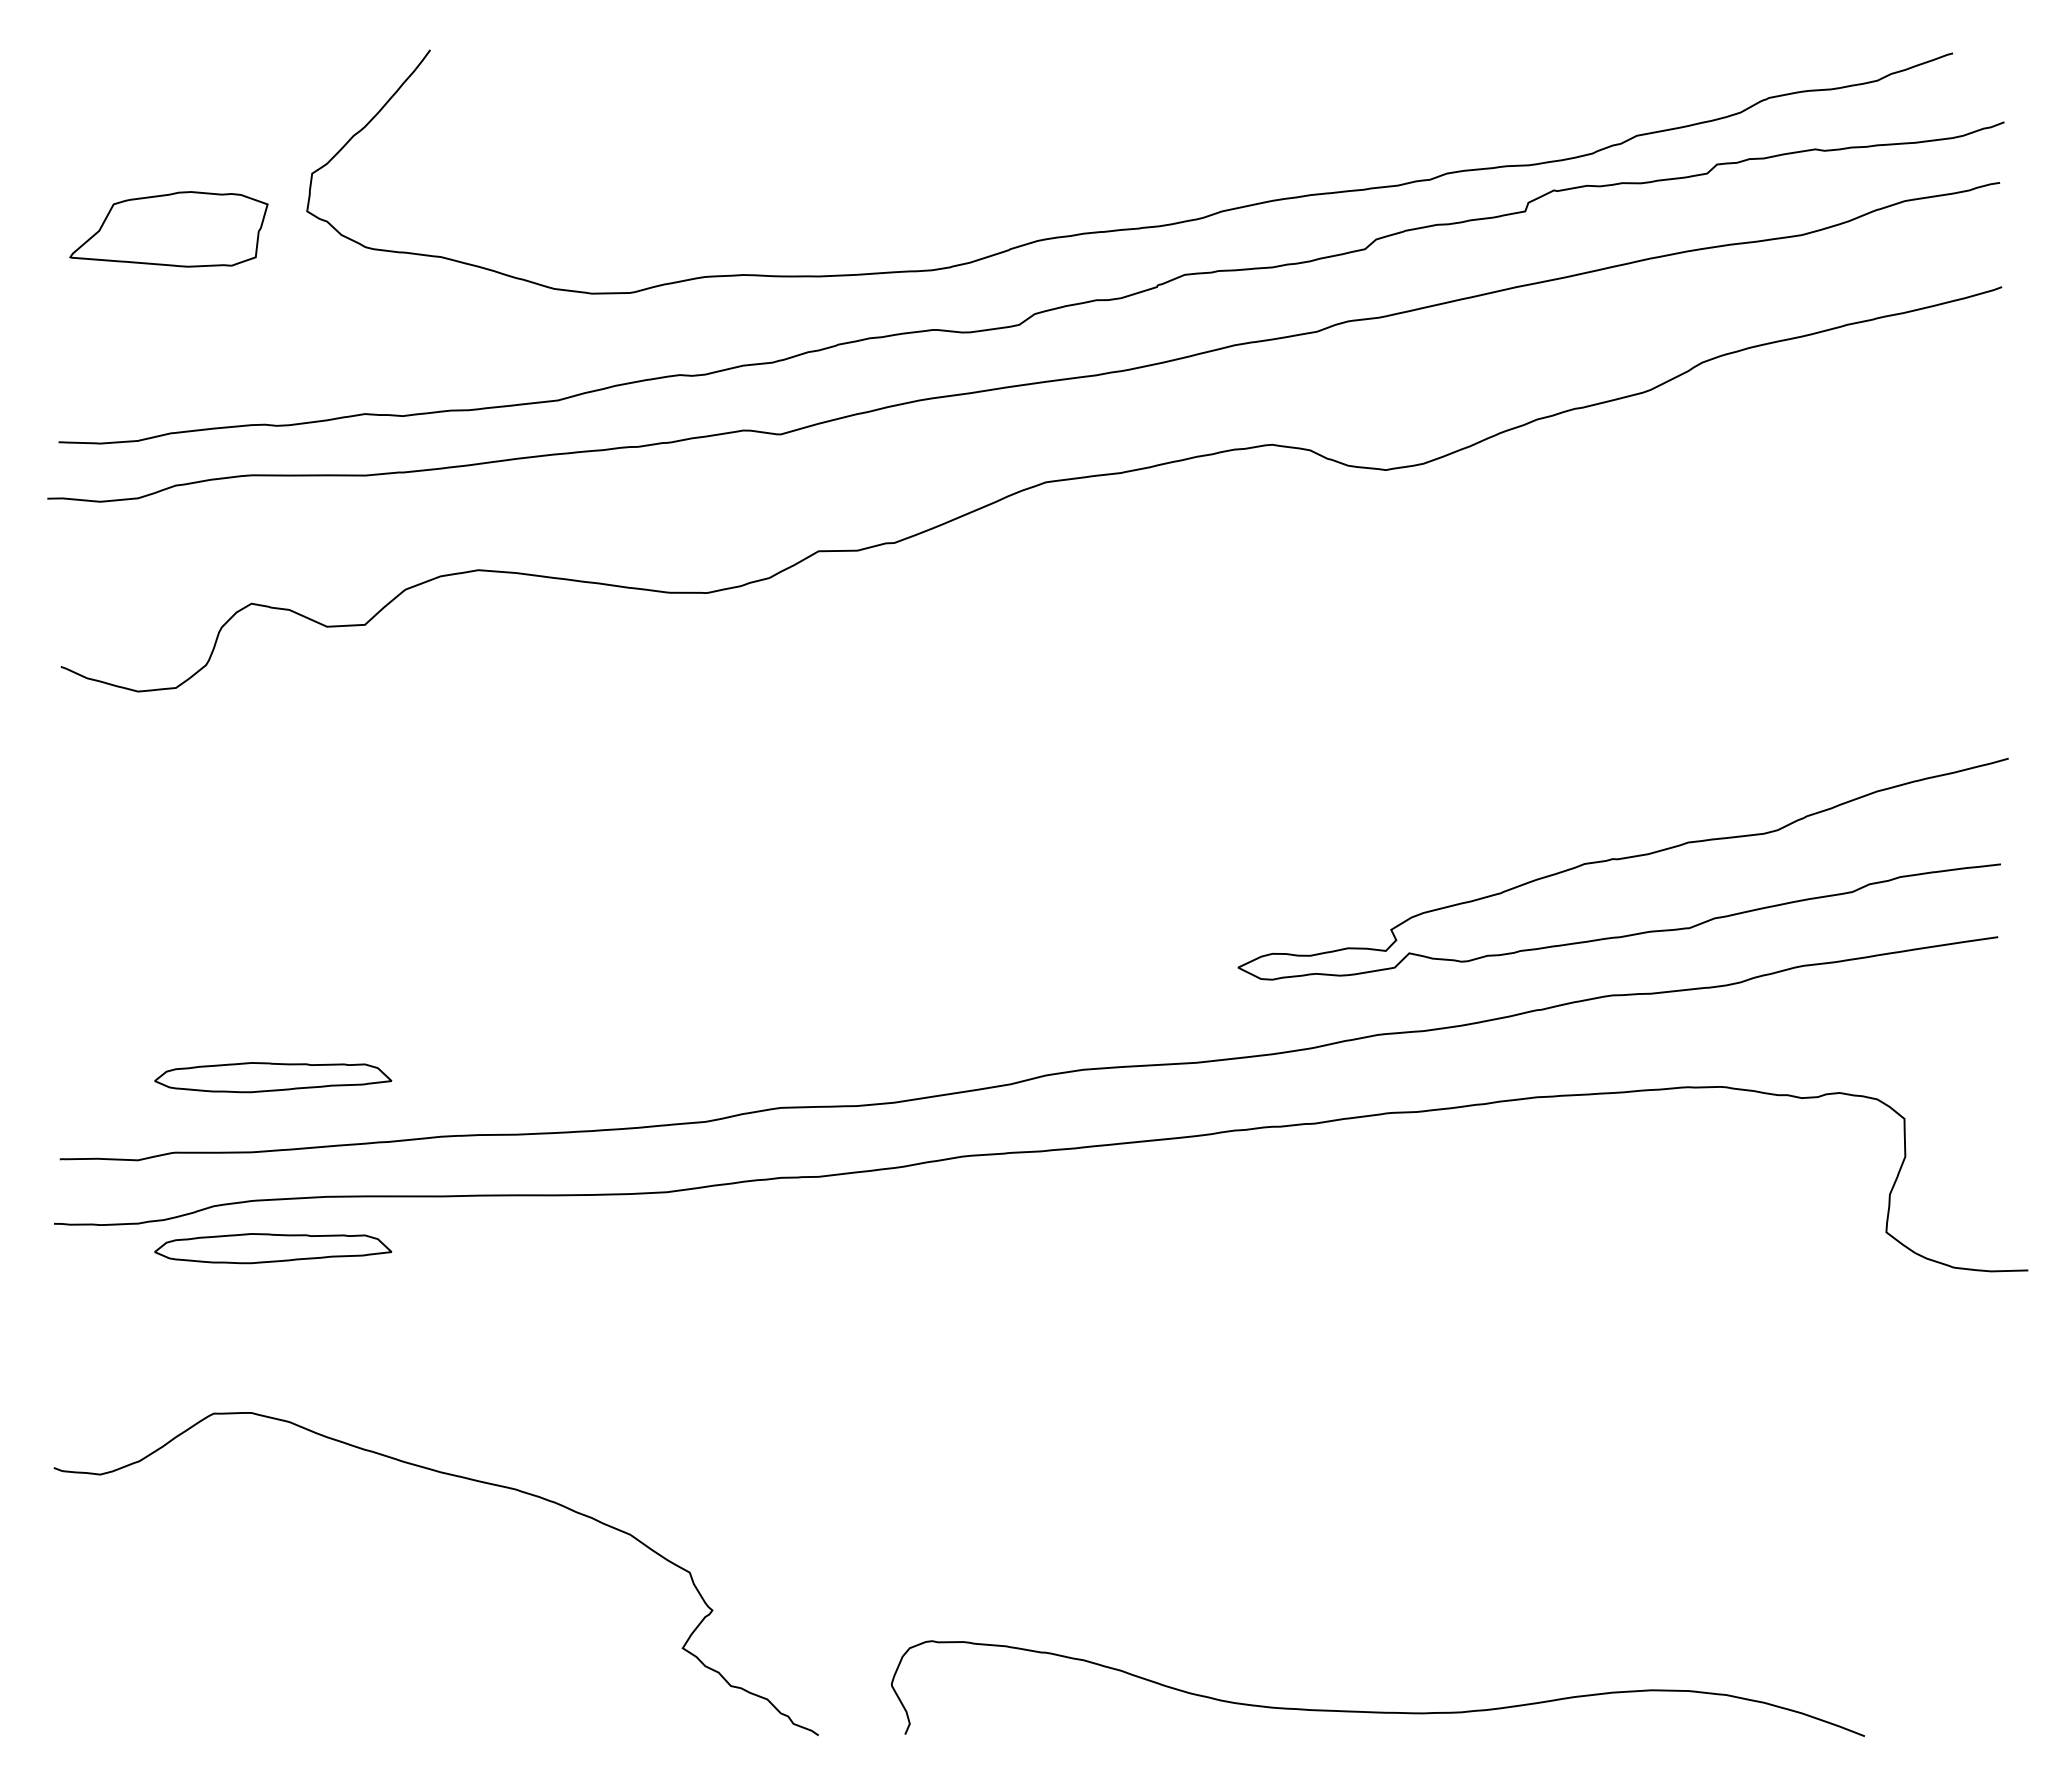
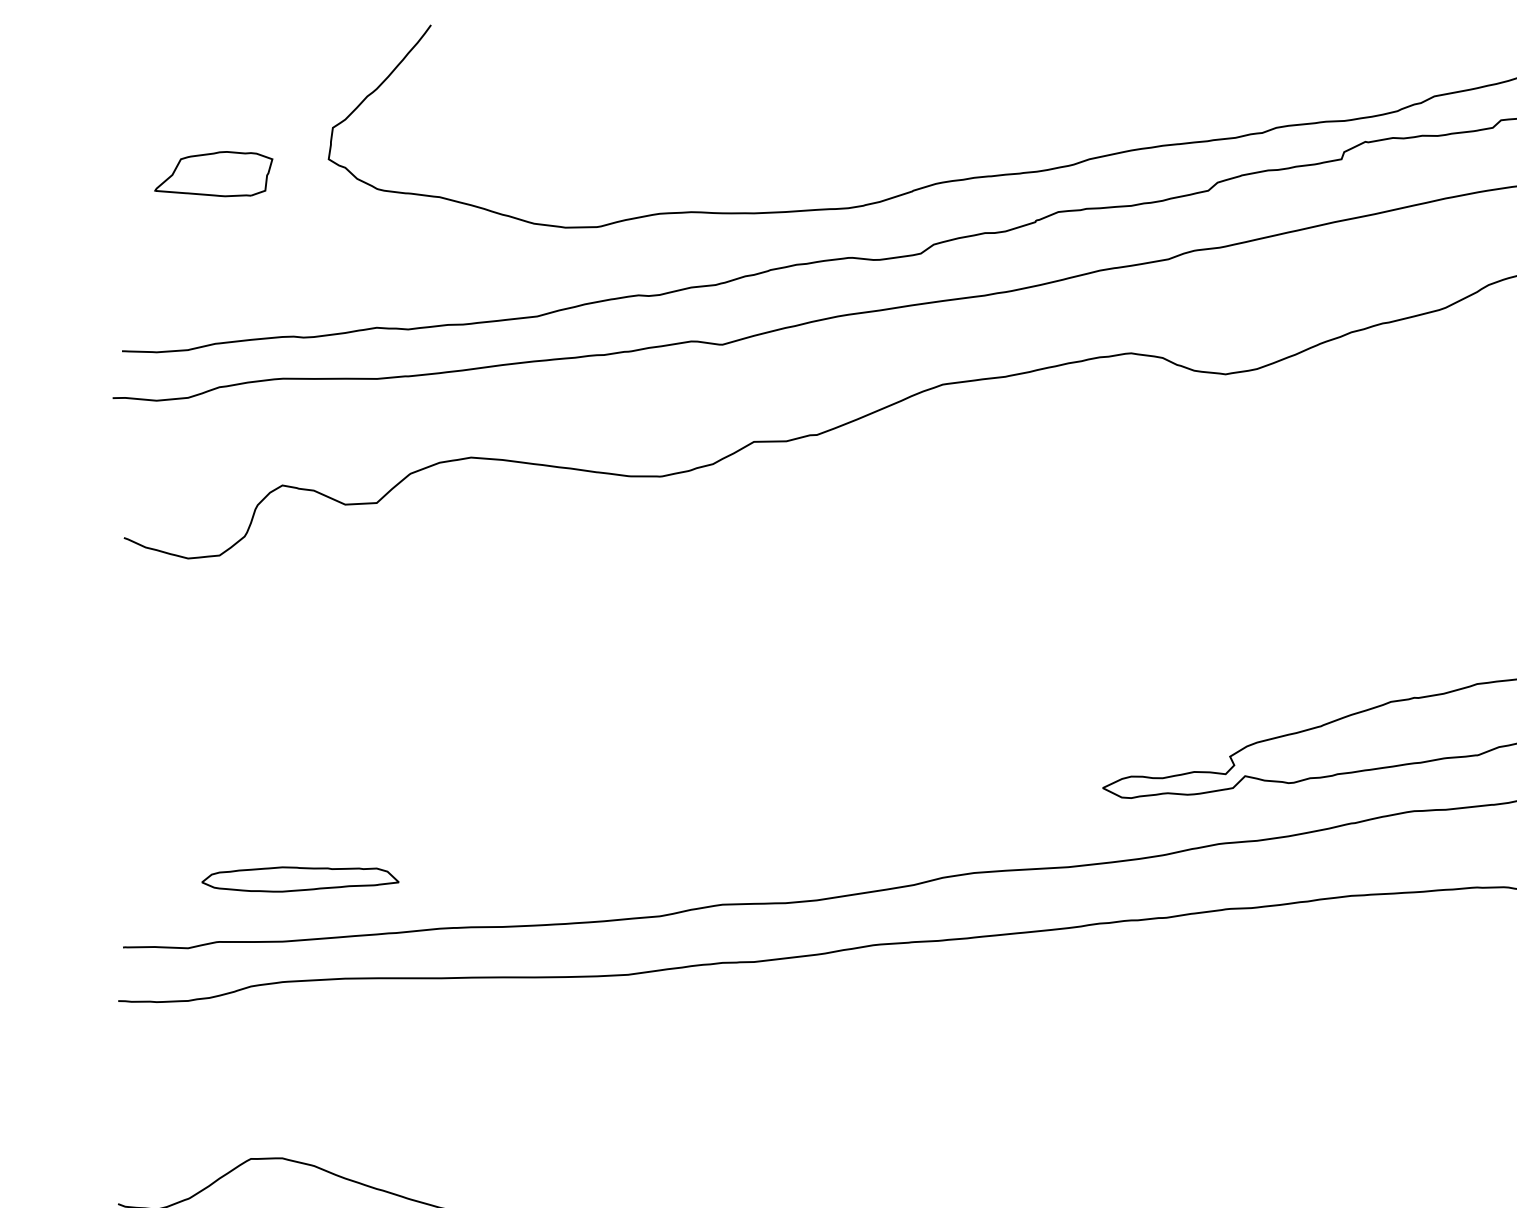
part: (168, 228) -> (213, 173), size x0.71
part: (273, 1248) -> (300, 1021), removed

